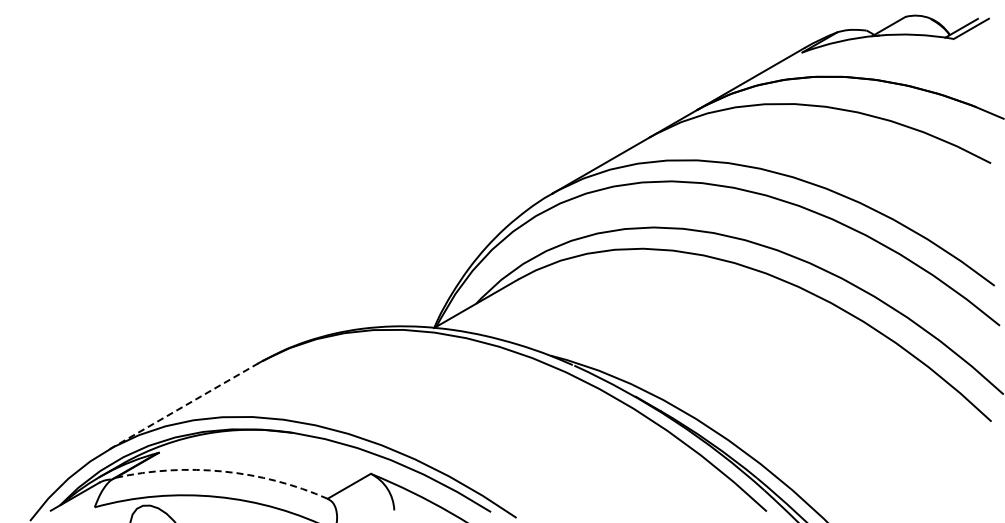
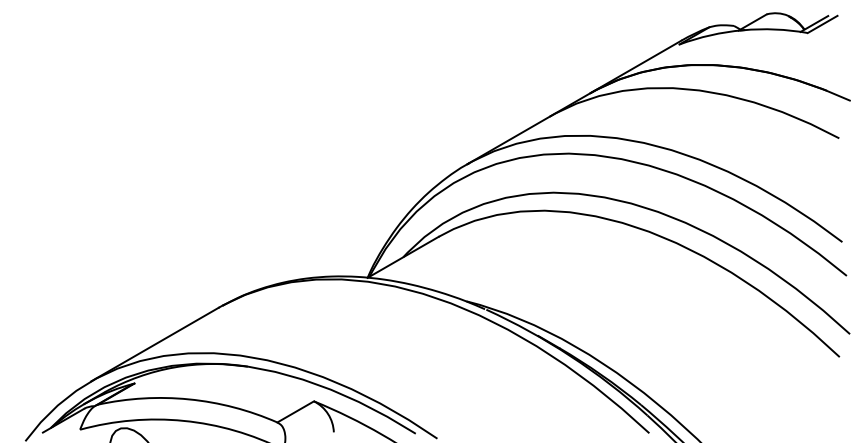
line: (182, 406) -> (154, 344), dashed -> solid
arc: (223, 471) -> (189, 399), dashed -> solid

